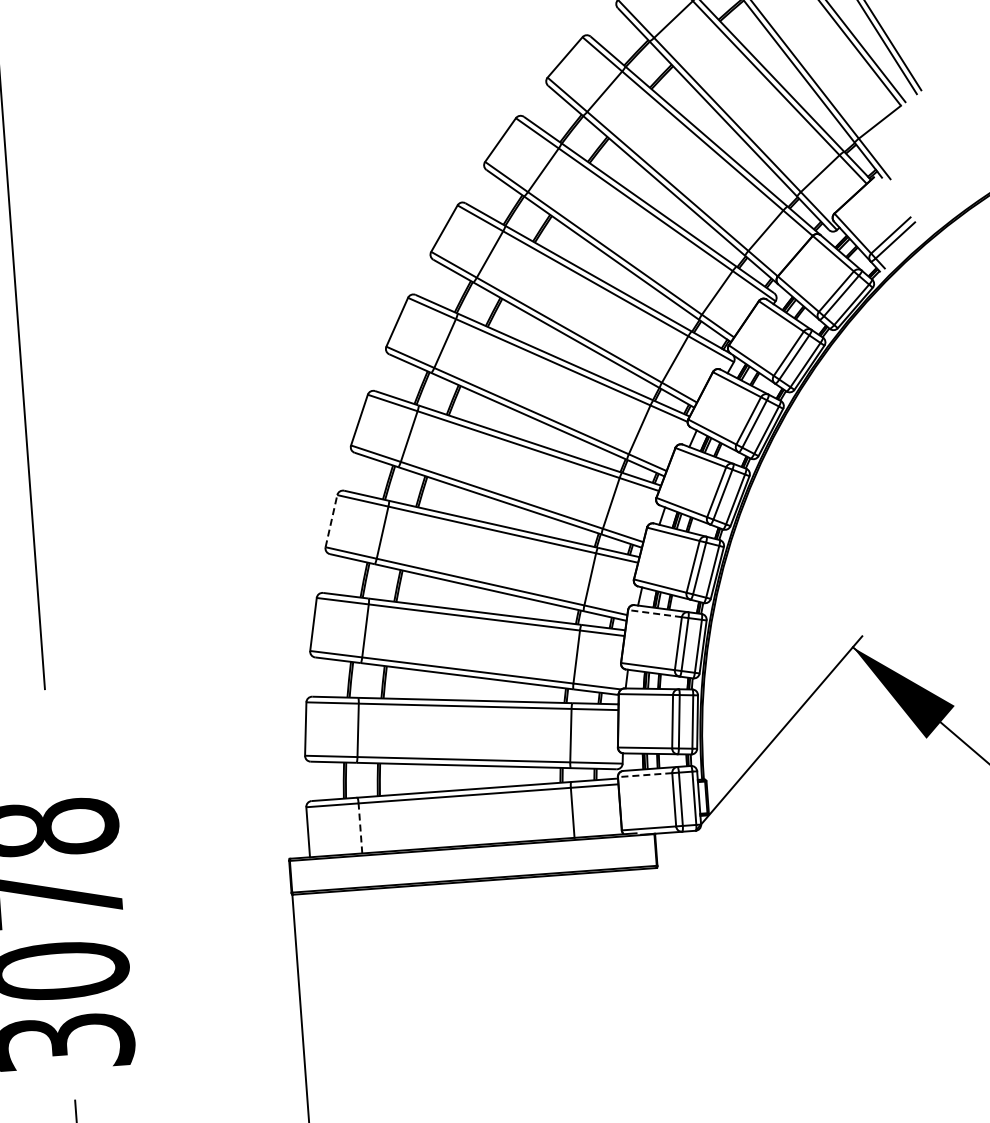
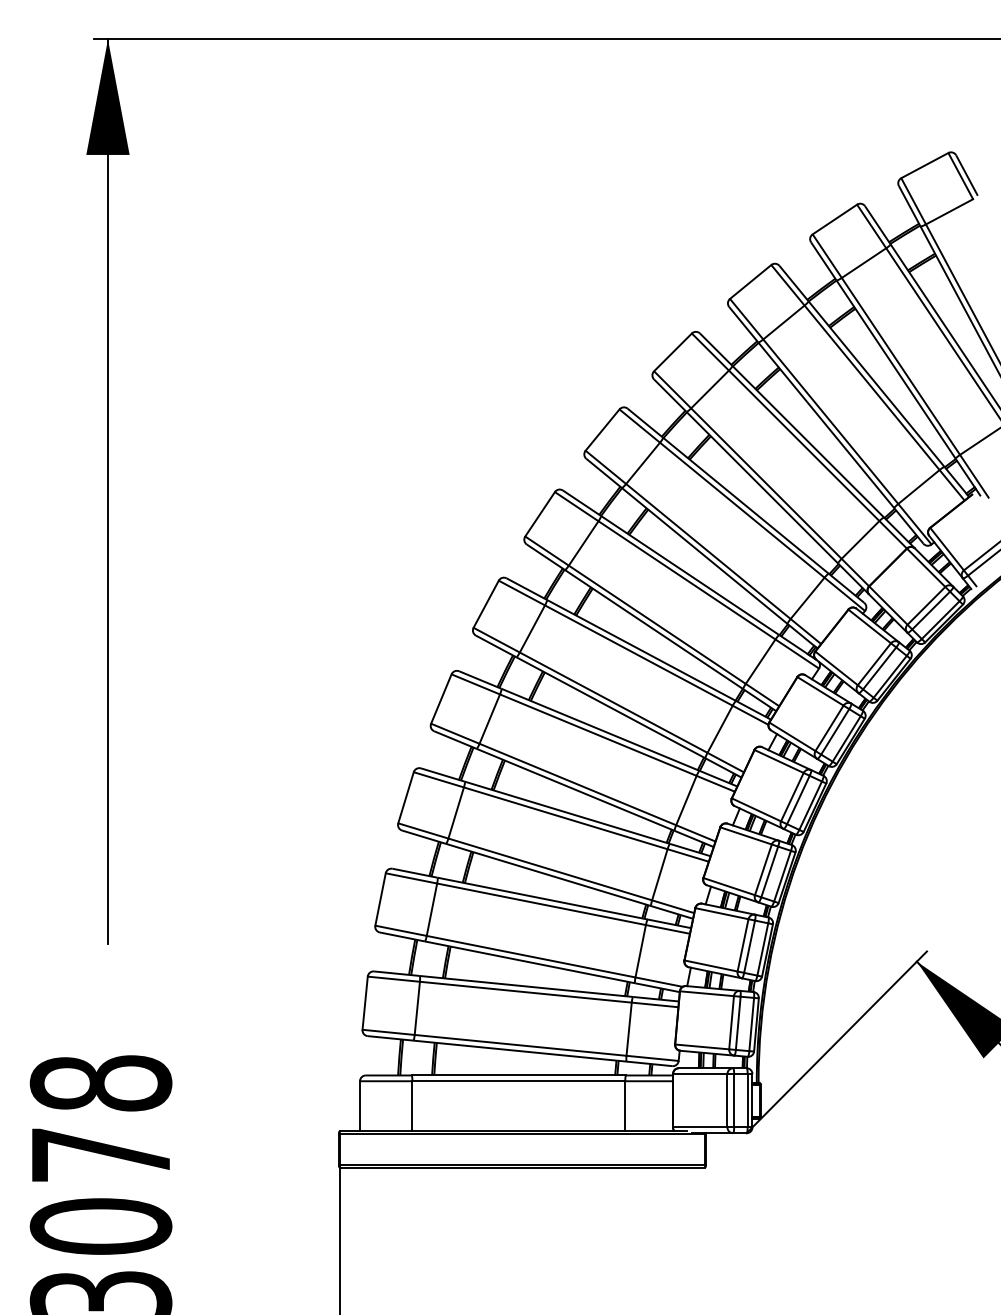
line: (331, 520) -> (406, 797), dashed -> solid
line: (654, 613) -> (721, 913), dashed -> solid
line: (644, 775) -> (699, 1074), dashed -> solid
line: (360, 827) -> (412, 1105), dashed -> solid

